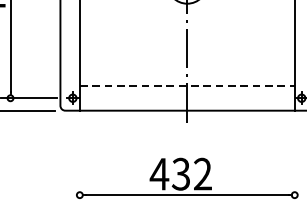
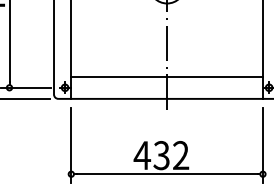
line: (187, 85) -> (167, 76), dashed -> solid
line: (80, 162) -> (71, 145), added
line: (294, 162) -> (262, 145), added

